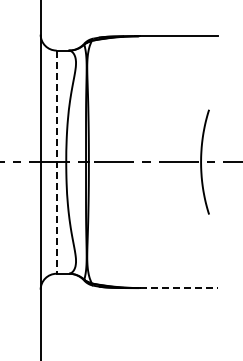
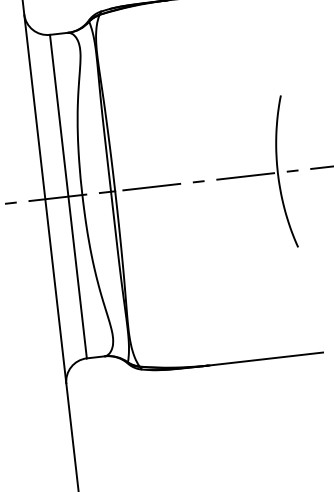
line: (56, 162) -> (68, 197), dashed -> solid
line: (179, 288) -> (267, 359), dashed -> solid

